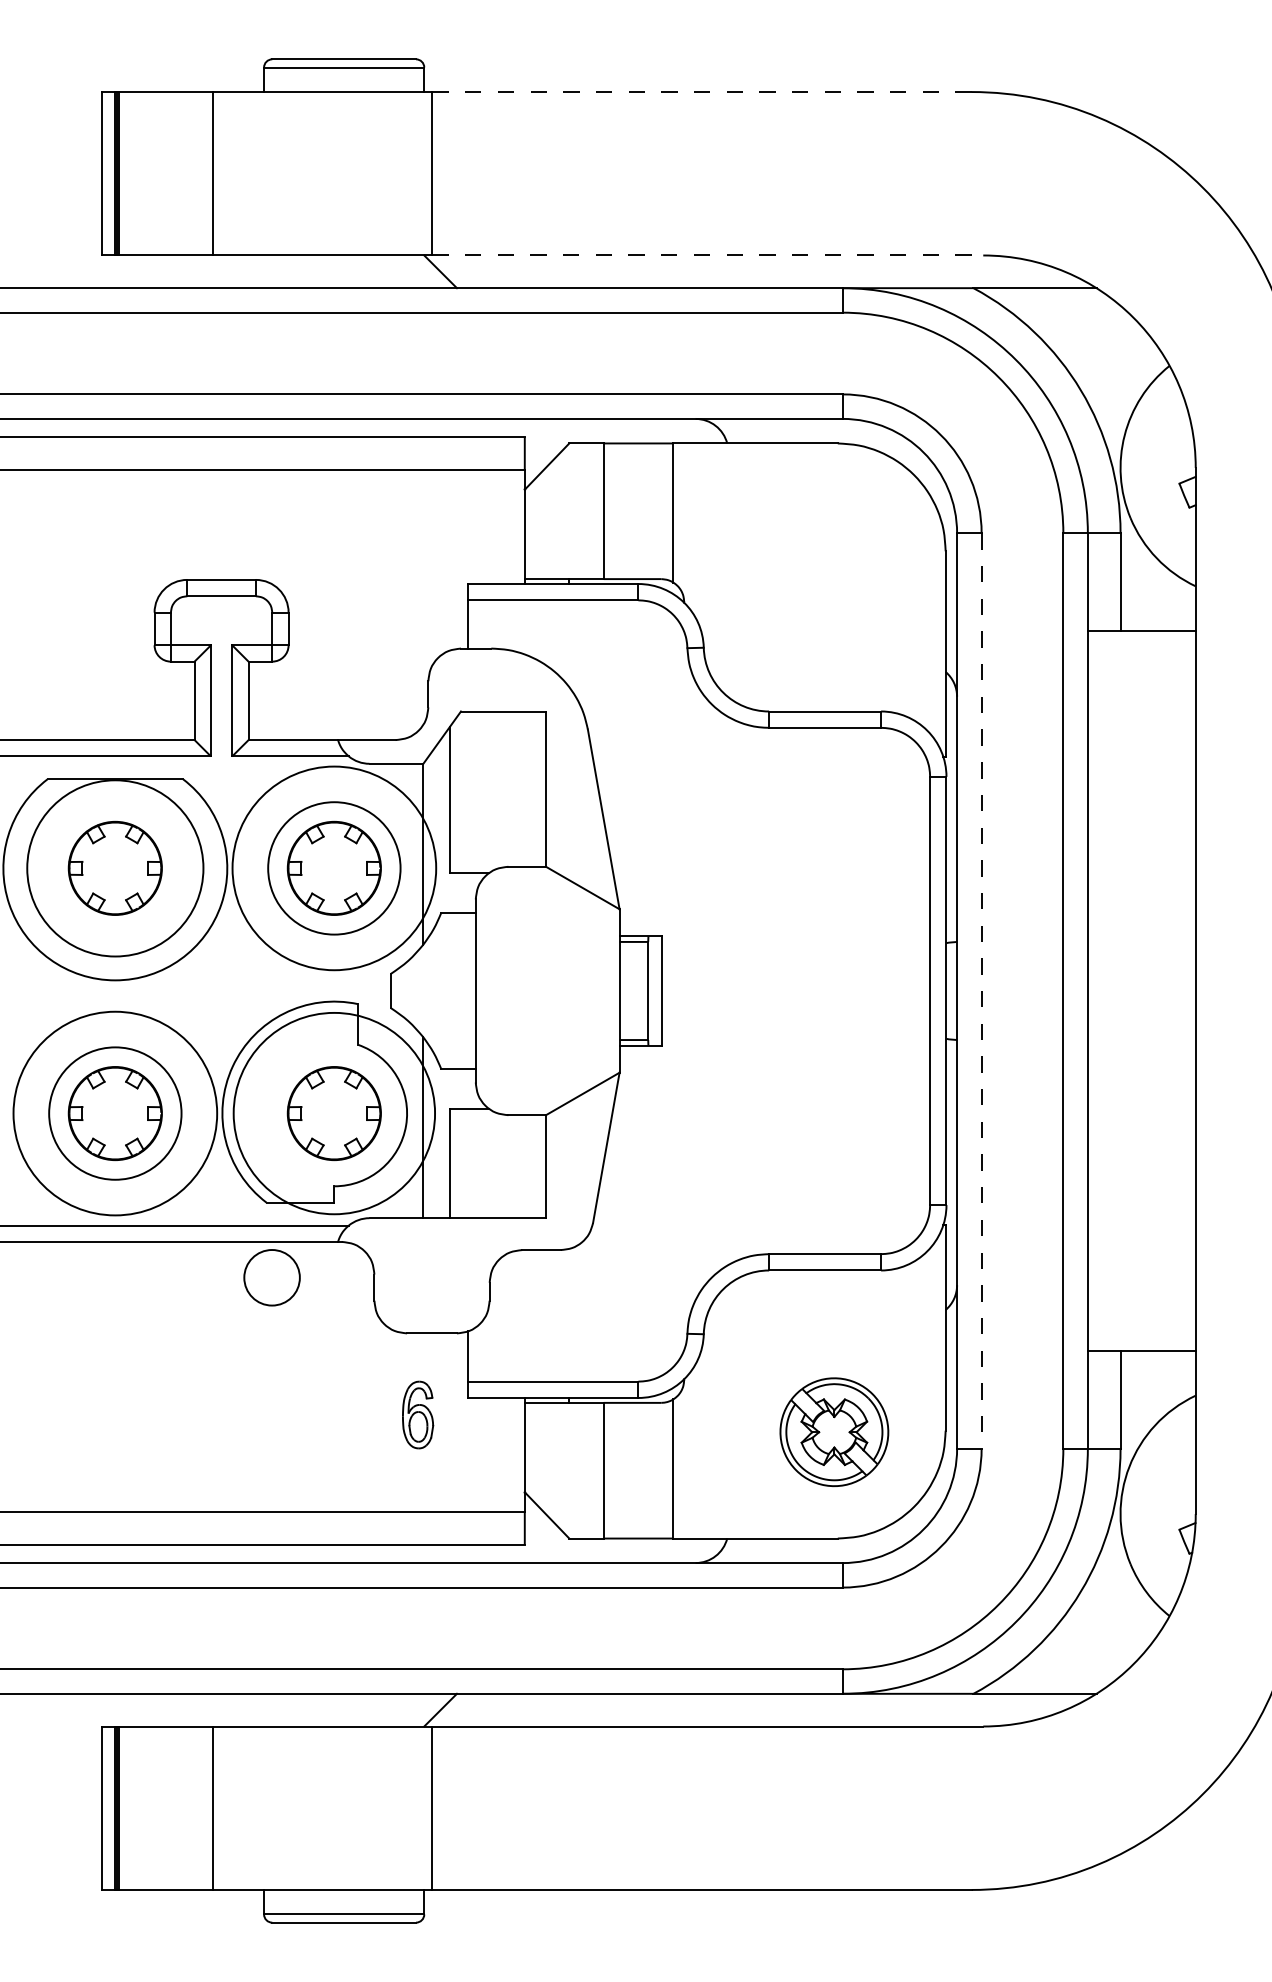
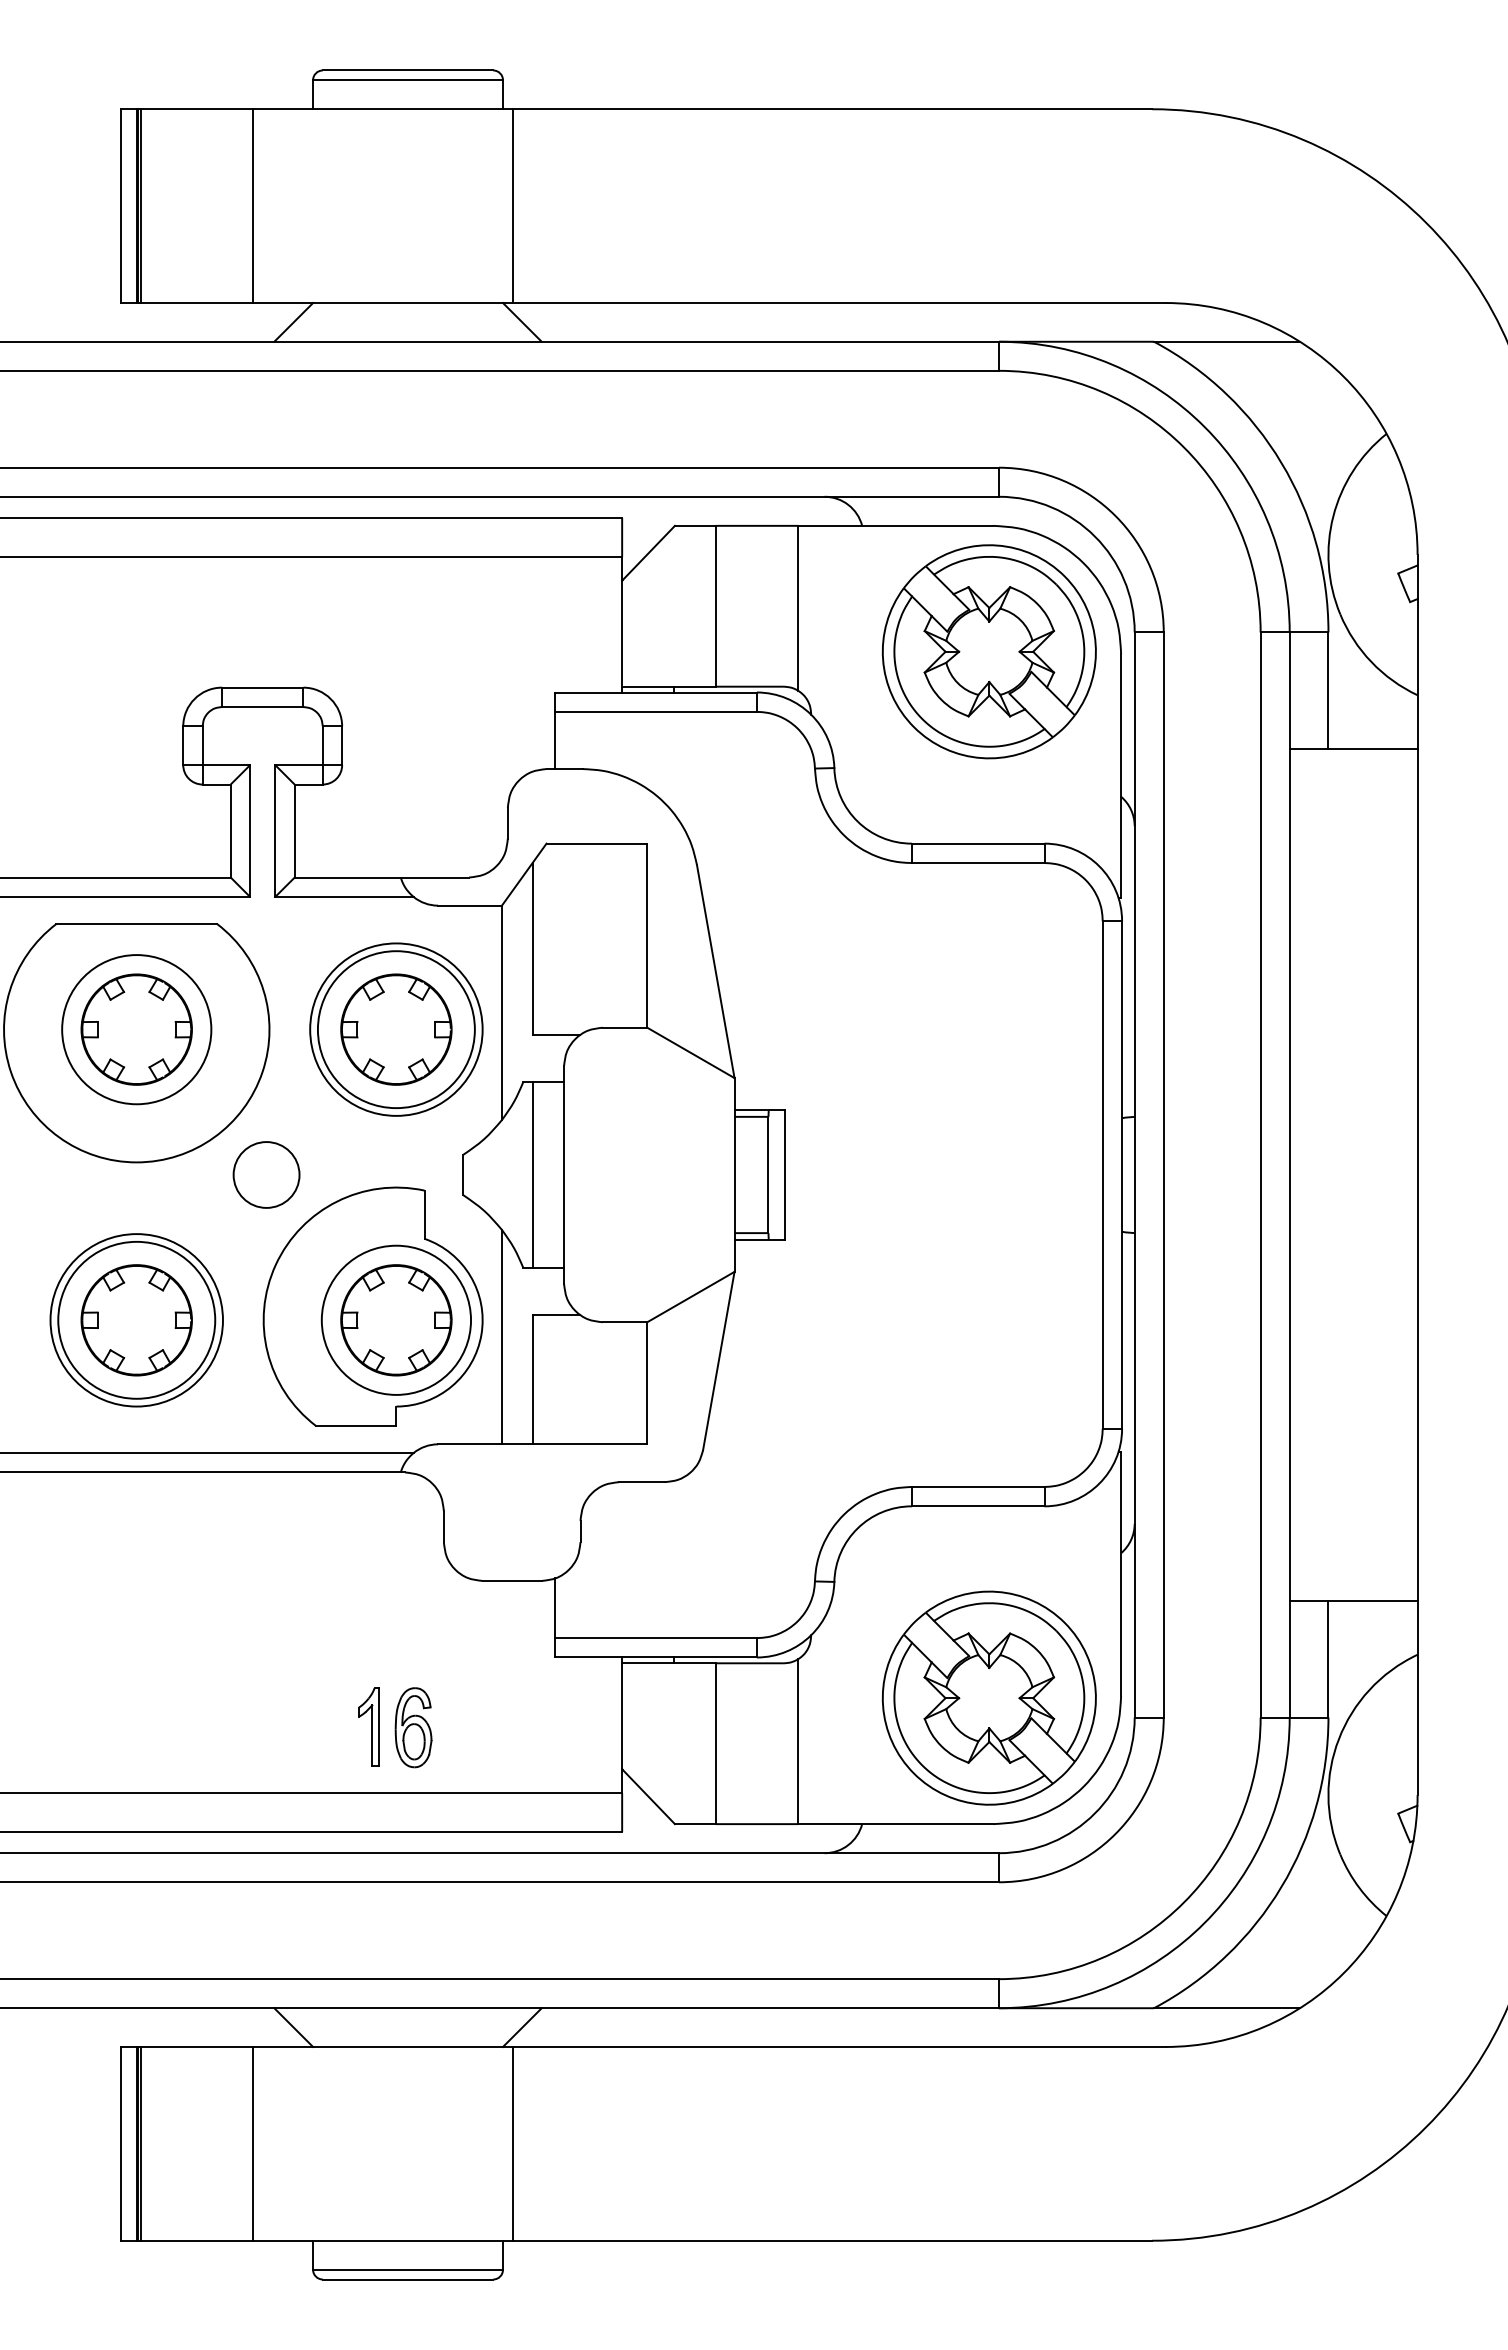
line: (702, 92) -> (832, 109), dashed -> solid
line: (708, 255) -> (839, 303), dashed -> solid
line: (247, 271) -> (293, 322), added
part: (833, 549) -> (988, 651), added
circle: (115, 868) -> (136, 1029), size x0.71
circle: (334, 868) -> (396, 1029), size x0.71
line: (450, 990) -> (533, 1174), added
line: (981, 991) -> (1163, 1175), dashed -> solid
circle: (334, 1112) -> (396, 1319), size x0.62
circle: (115, 1113) -> (136, 1320), size x0.71
circle: (272, 1277) -> (266, 1174), moved
part: (417, 1414) -> (413, 1727), moved
part: (833, 1431) -> (988, 1697), size x1.67
part: (310, 1456) -> (368, 1726), added
line: (247, 1710) -> (293, 2027), added

